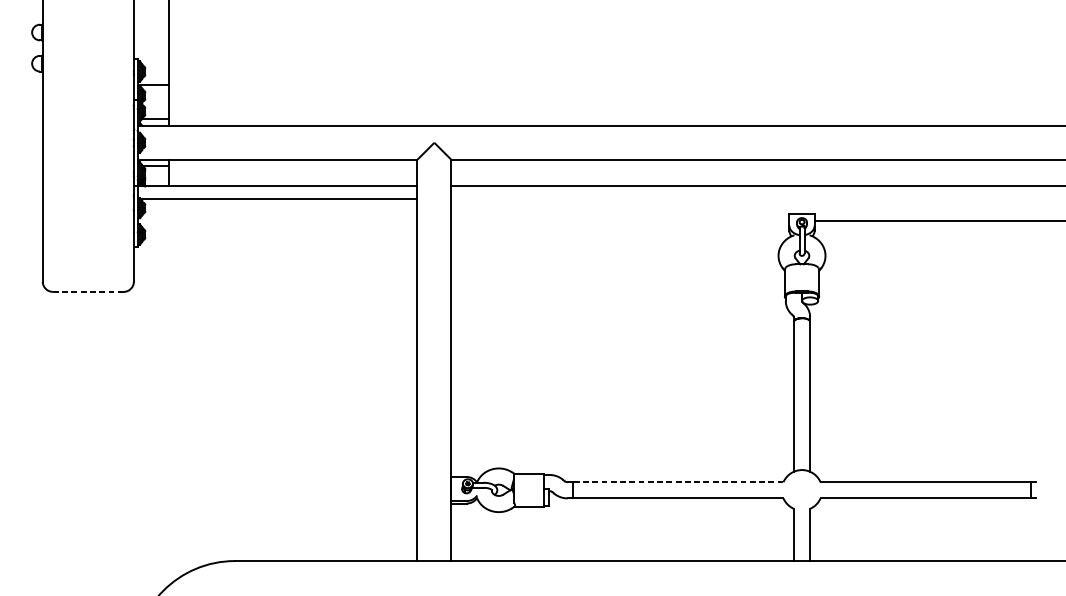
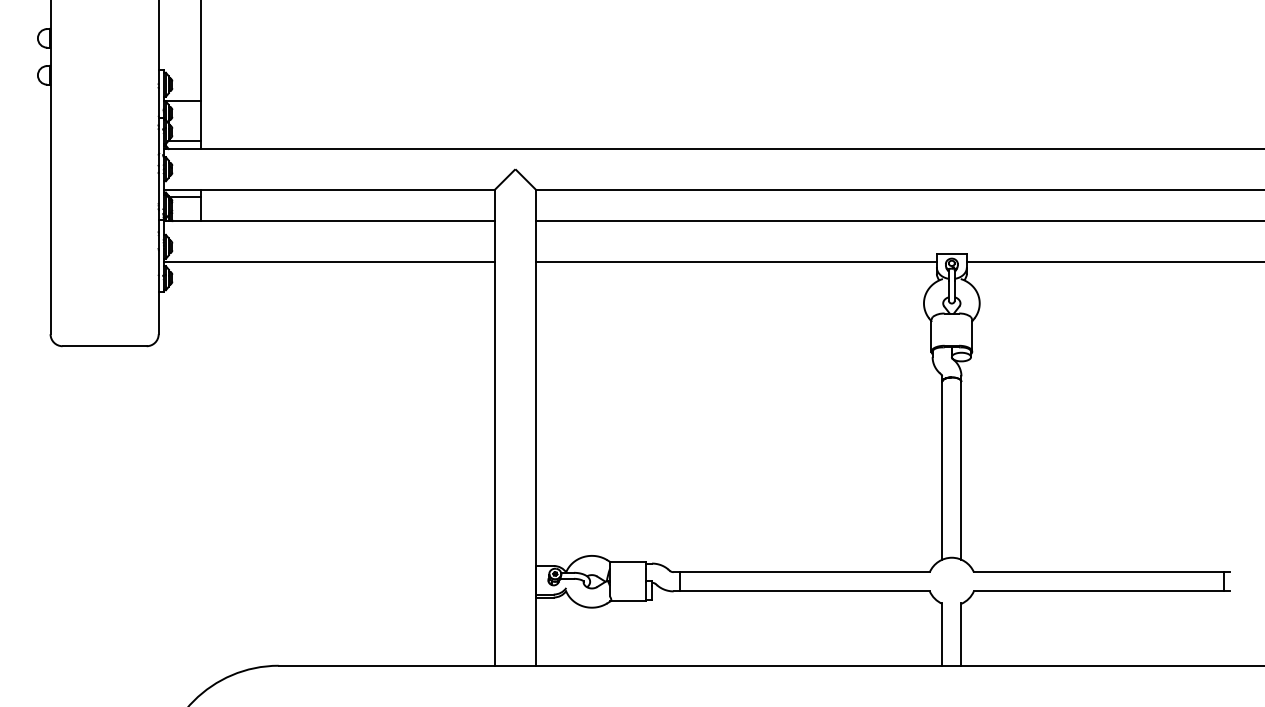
line: (277, 198) -> (329, 261), moved
line: (619, 220) -> (735, 261), added
line: (89, 292) -> (105, 346), dashed -> solid
line: (677, 482) -> (804, 572), dashed -> solid

